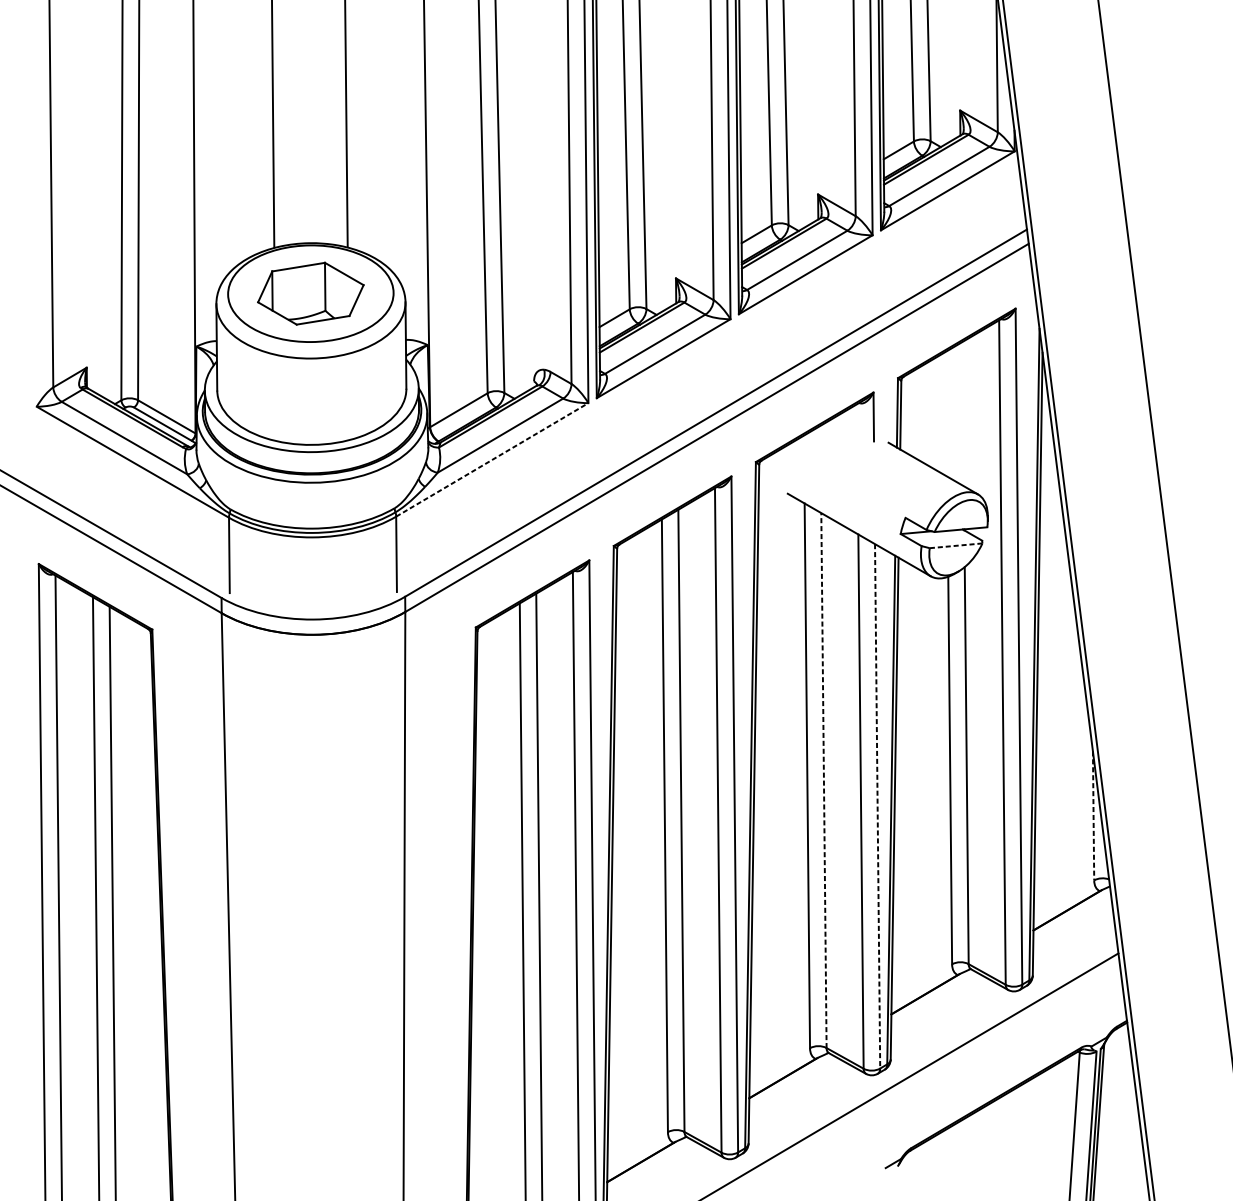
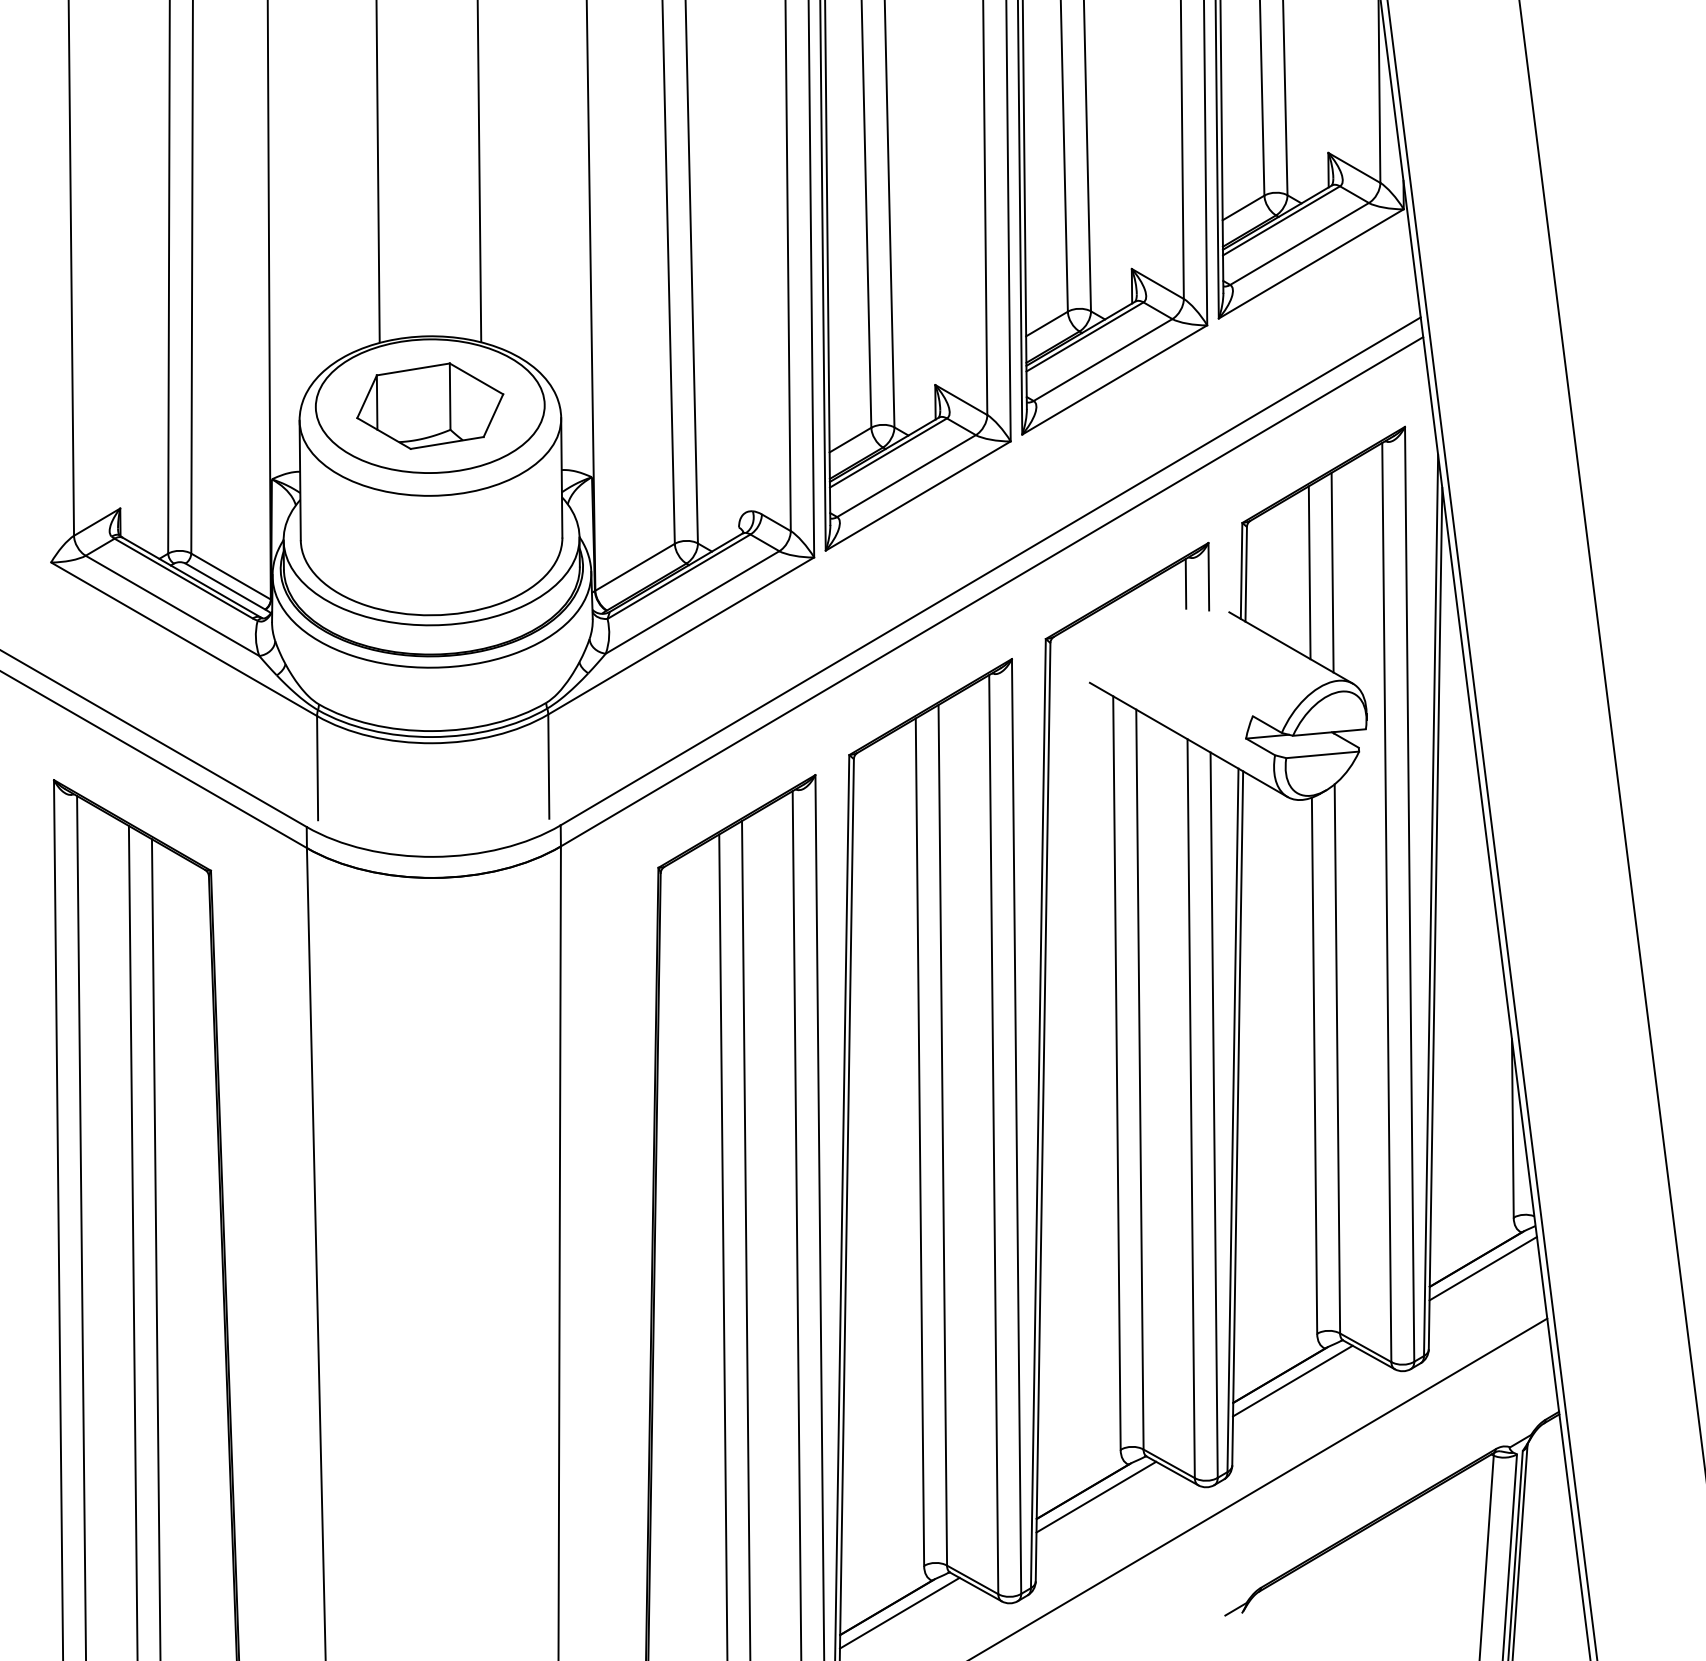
line: (946, 413) -> (1309, 572), added
line: (963, 413) -> (1332, 572), added
line: (856, 421) -> (1185, 583), added
line: (492, 459) -> (681, 635), dashed -> solid
line: (955, 545) -> (1322, 754), dashed -> solid
line: (823, 780) -> (1139, 1079), dashed -> solid
line: (877, 806) -> (1214, 1115), dashed -> solid
line: (1093, 815) -> (1512, 1128), dashed -> solid
line: (1071, 917) -> (1482, 1268), added
line: (934, 998) -> (1292, 1380), added
line: (792, 1082) -> (1096, 1496), added
line: (650, 1165) -> (899, 1612), added

